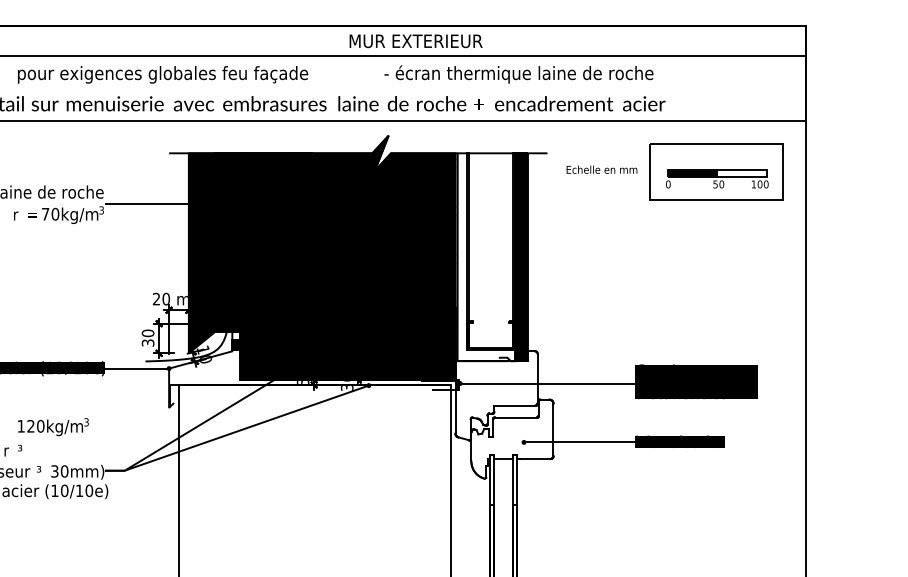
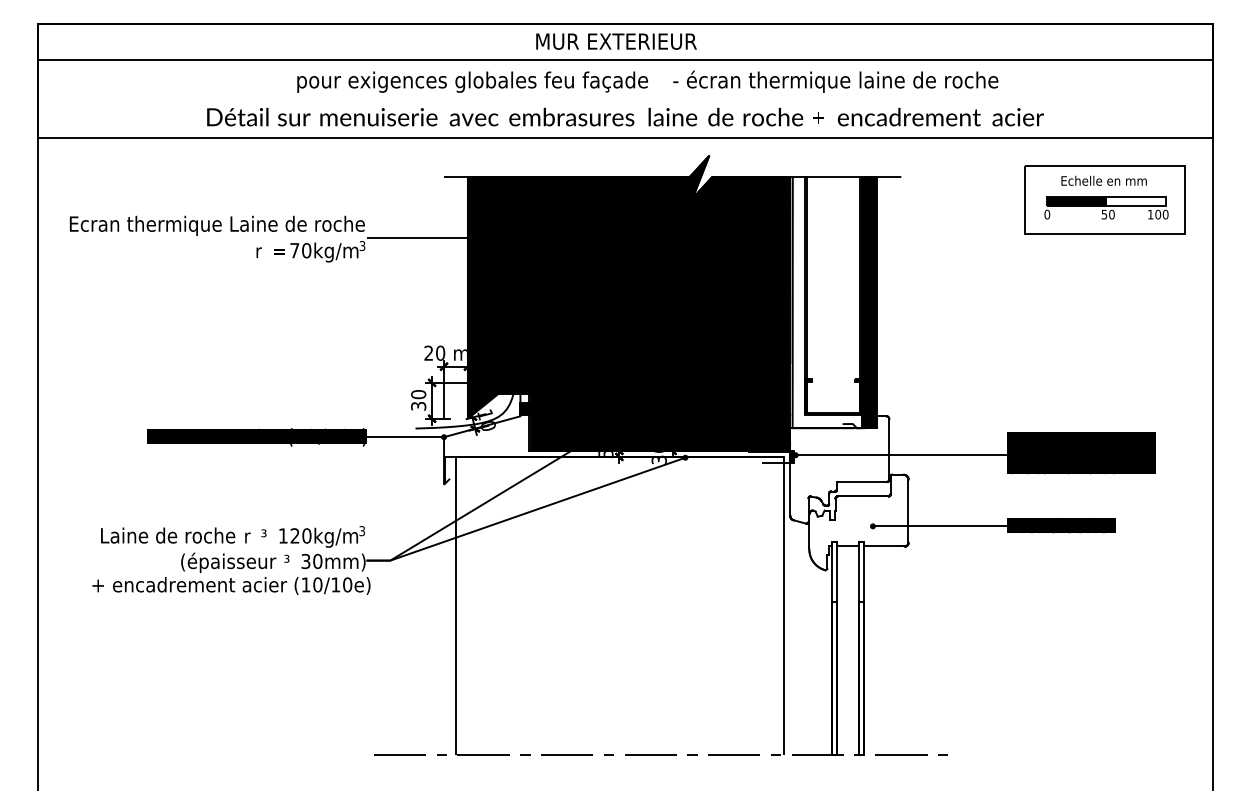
text: (416, 41) -> (616, 41), moved
text: (162, 74) -> (472, 81), moved
text: (518, 74) -> (835, 81), moved
text: (601, 169) -> (1103, 180), moved
text: (52, 426) -> (321, 536), moved

